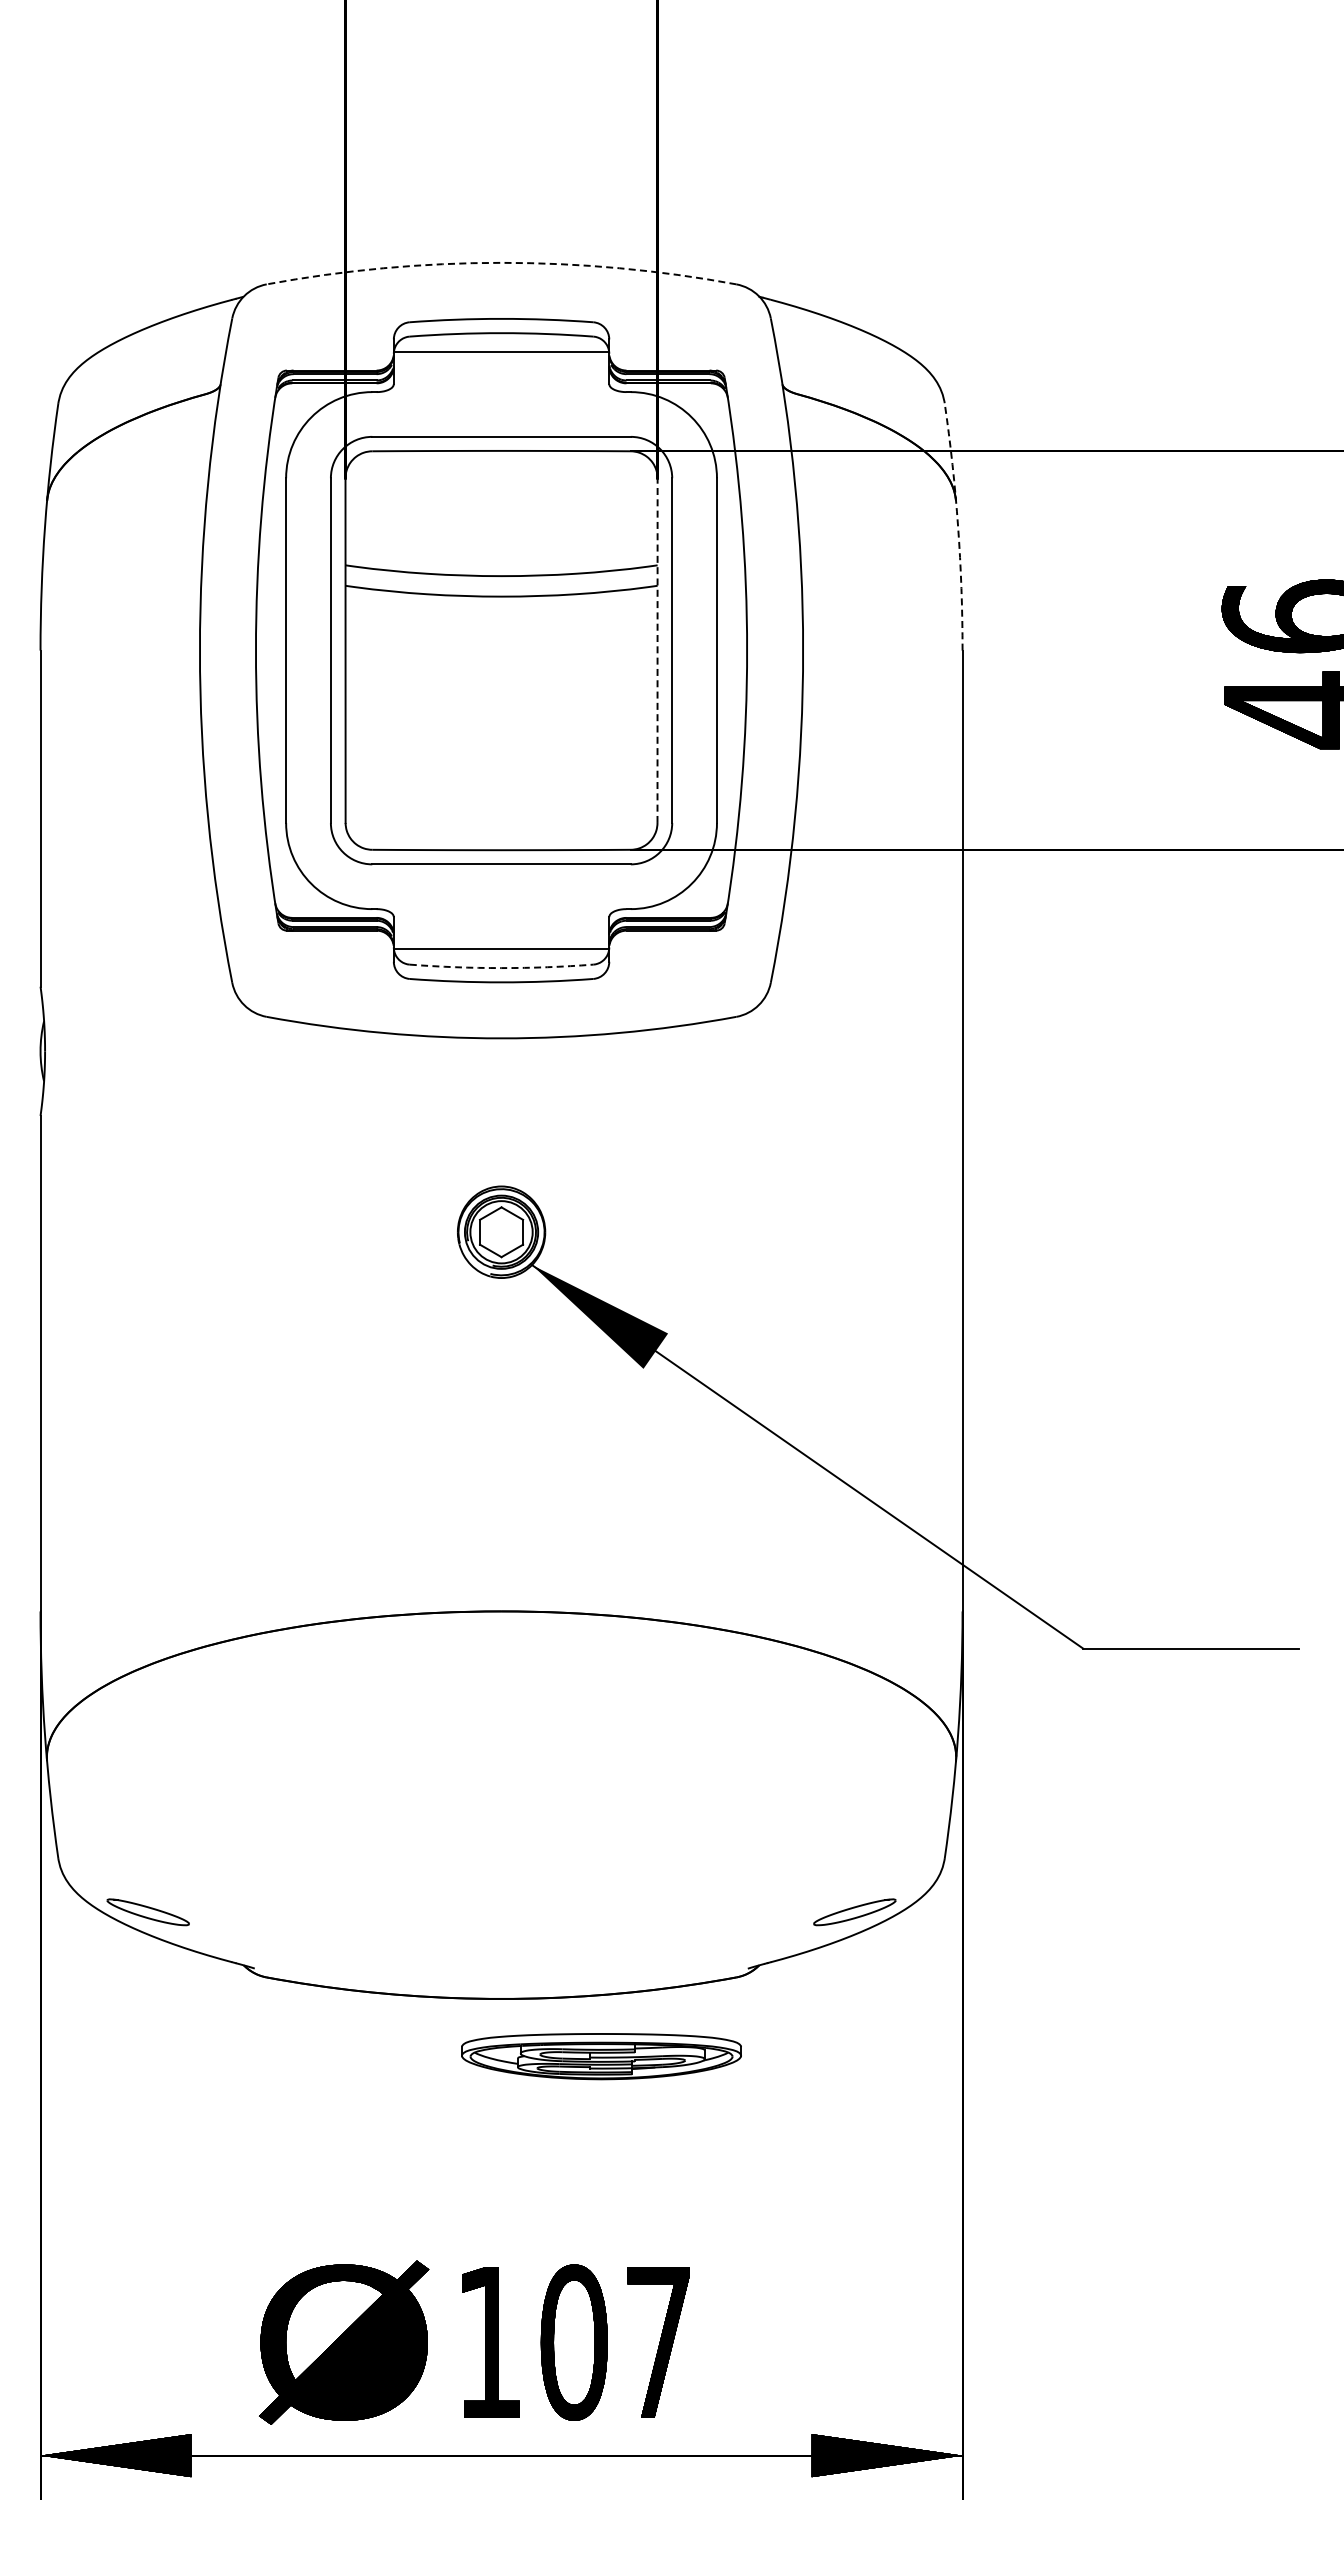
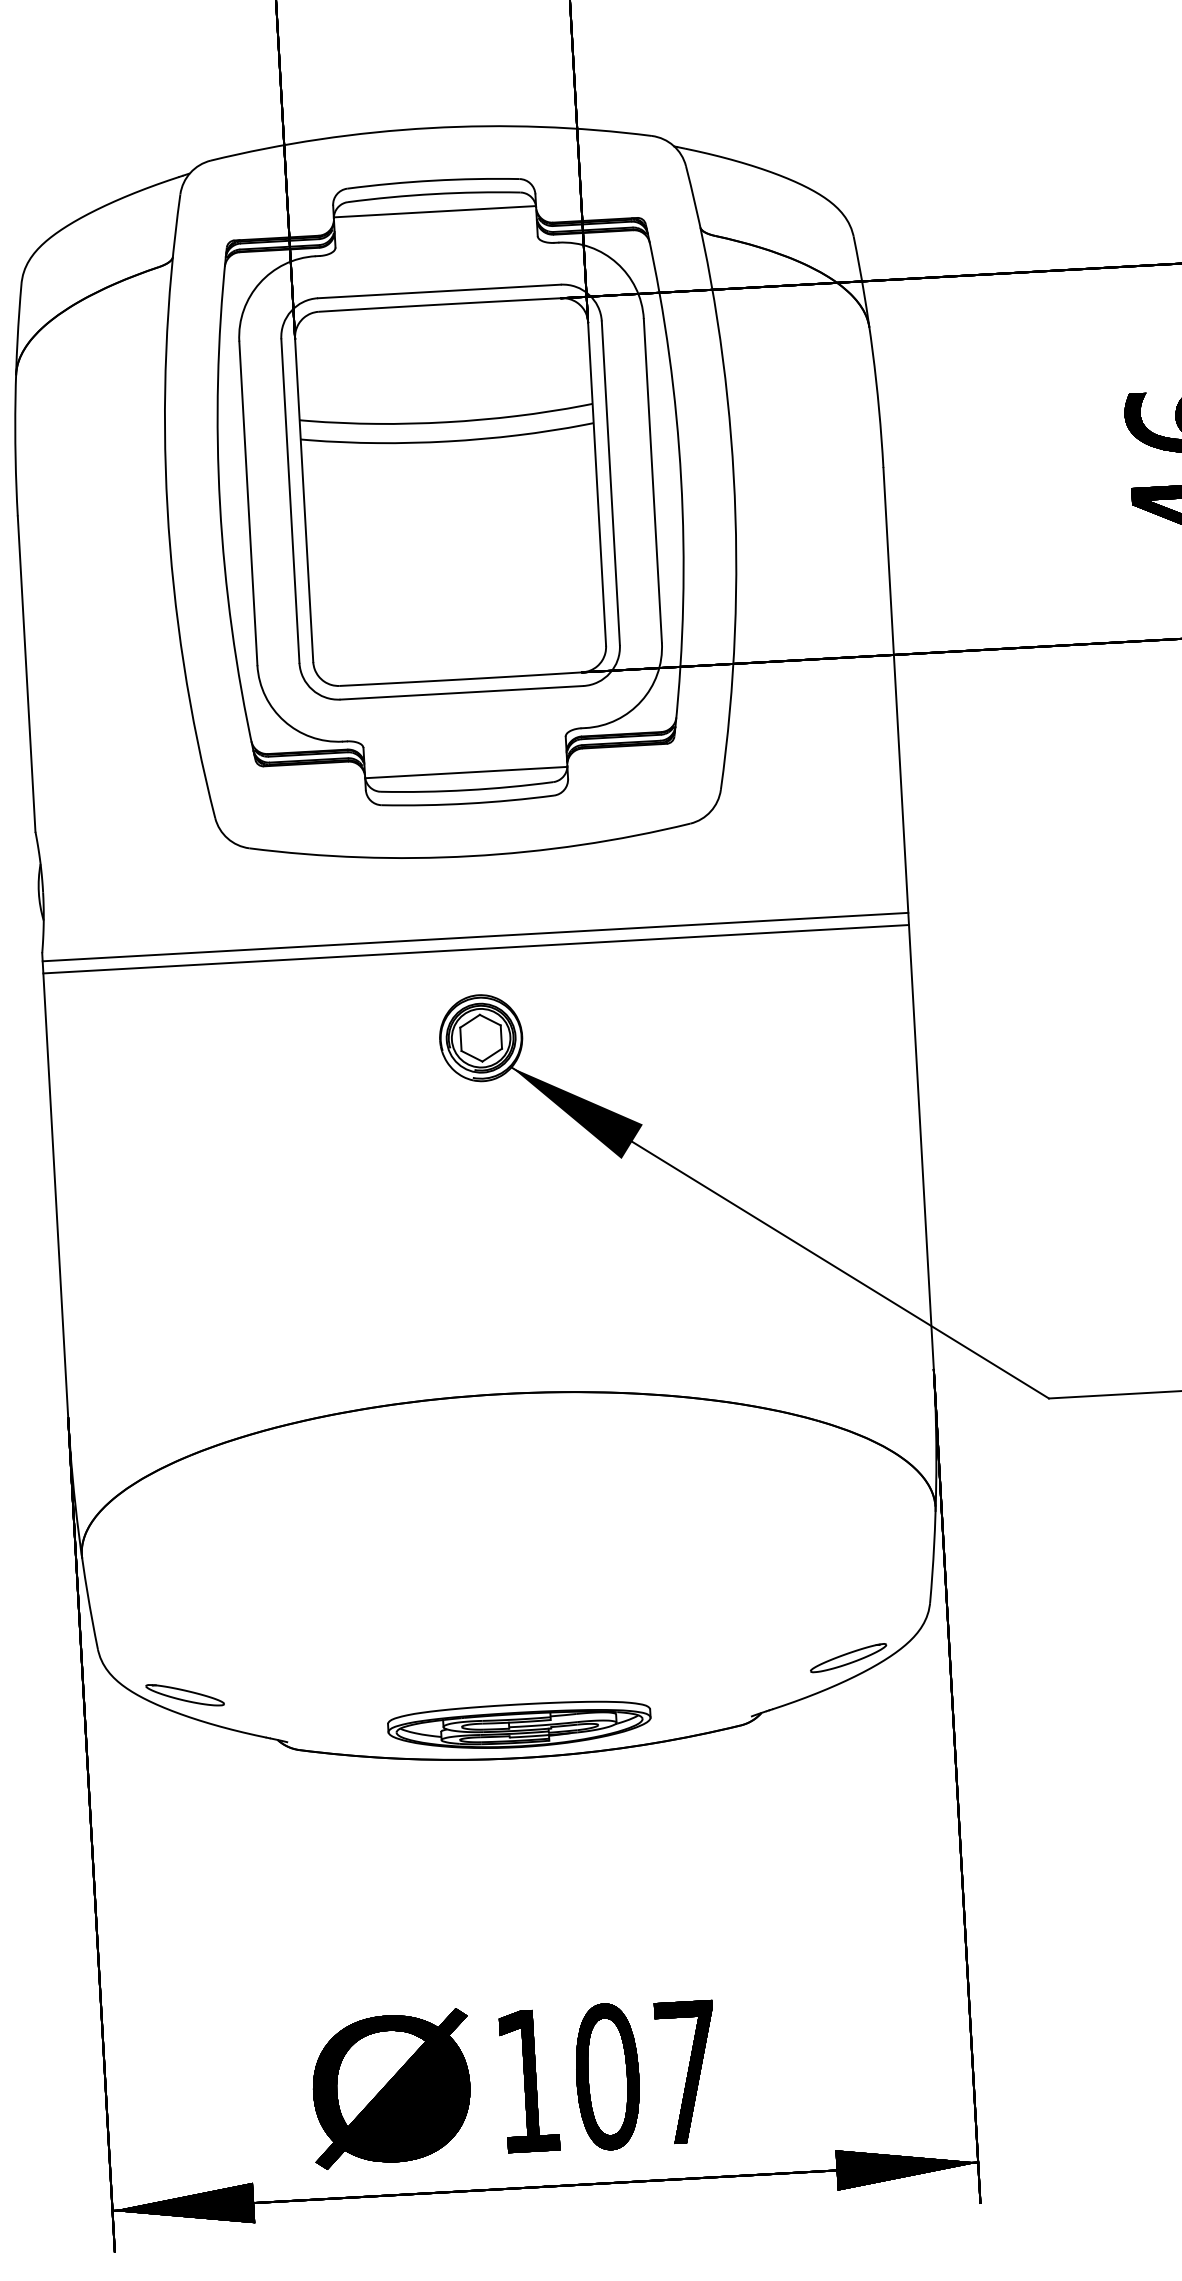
arc: (501, 262) -> (430, 127), dashed -> solid
arc: (958, 526) -> (873, 351), dashed -> solid
line: (657, 650) -> (597, 483), dashed -> solid
arc: (501, 968) -> (467, 790), dashed -> solid
line: (501, 1124) -> (475, 937), added
line: (501, 1137) -> (476, 949), added
part: (601, 2056) -> (519, 1725), moved

